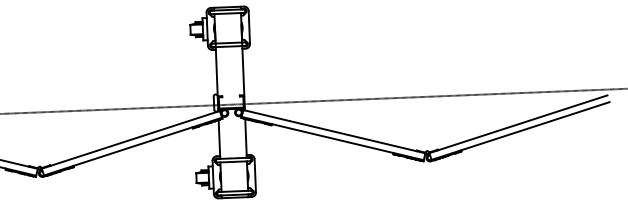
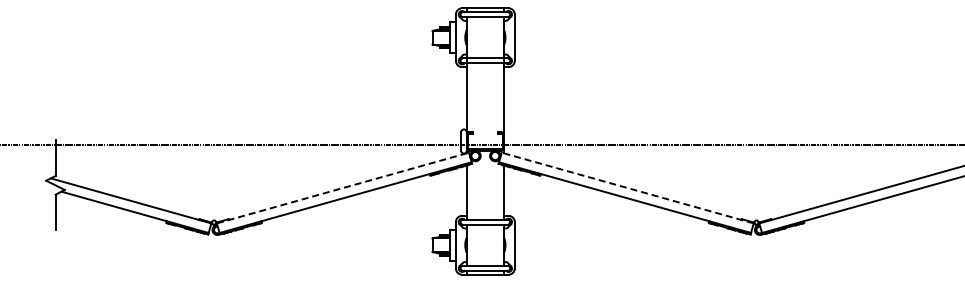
line: (334, 131) -> (627, 188), solid -> dashed
line: (130, 140) -> (342, 188), solid -> dashed

